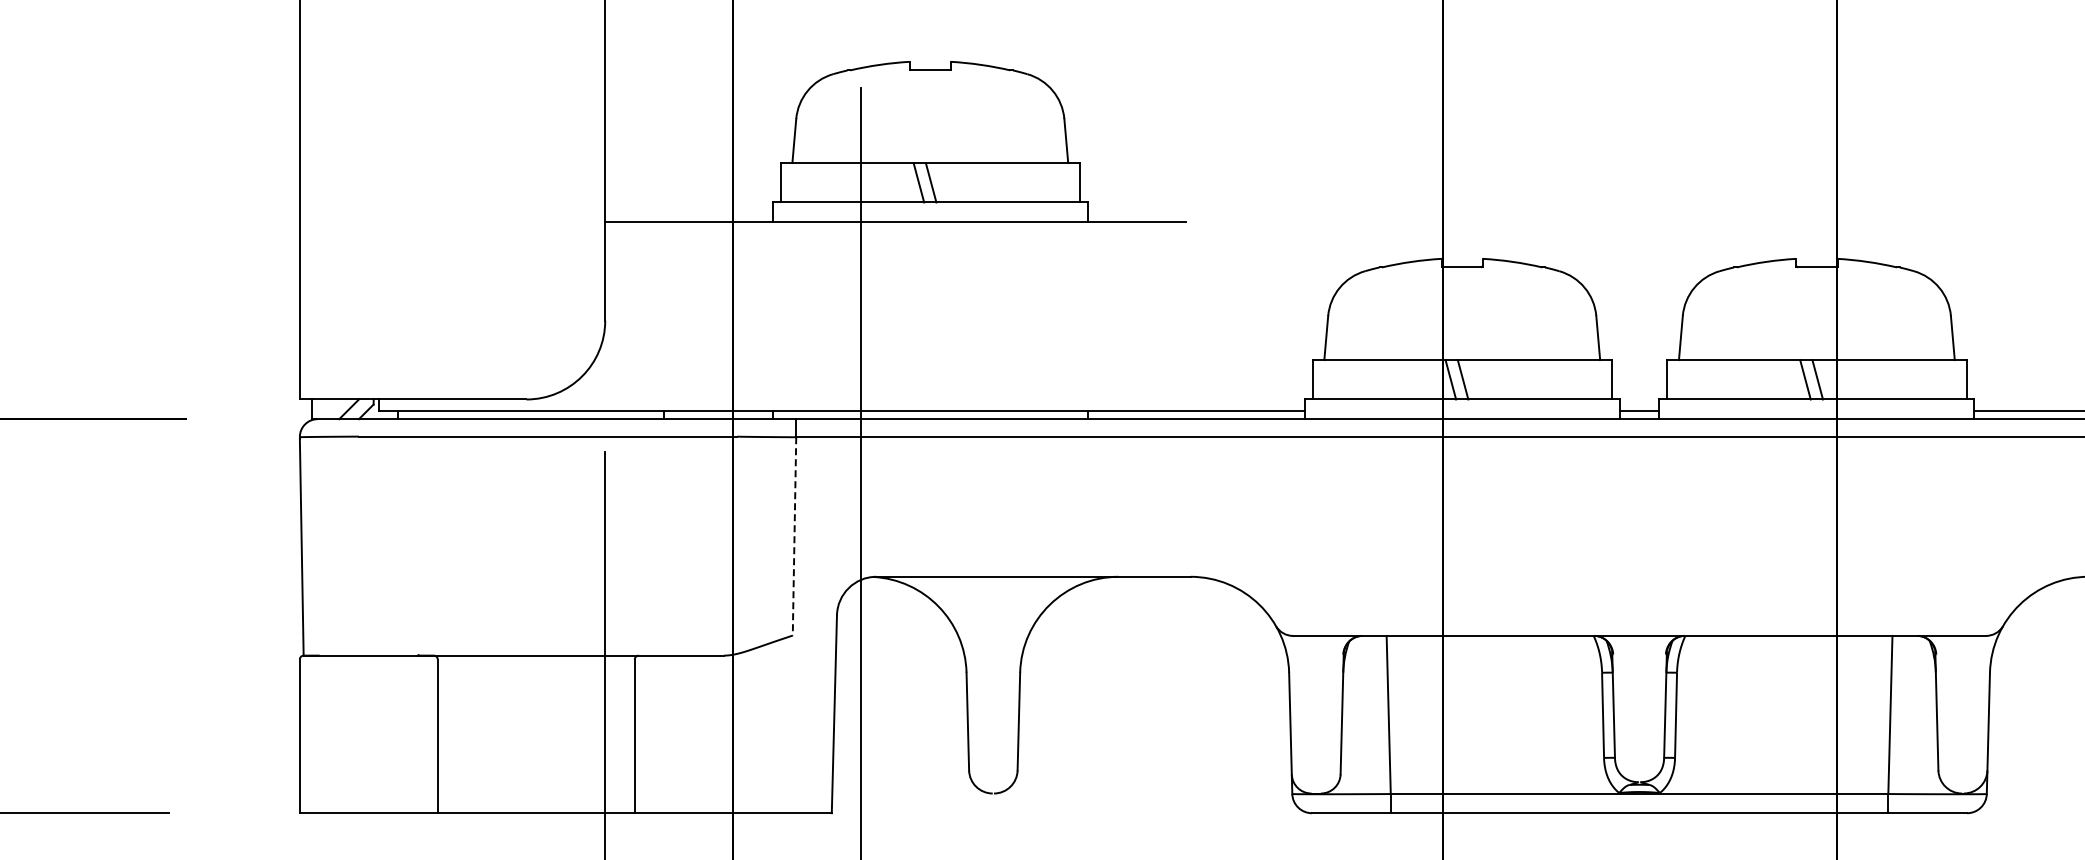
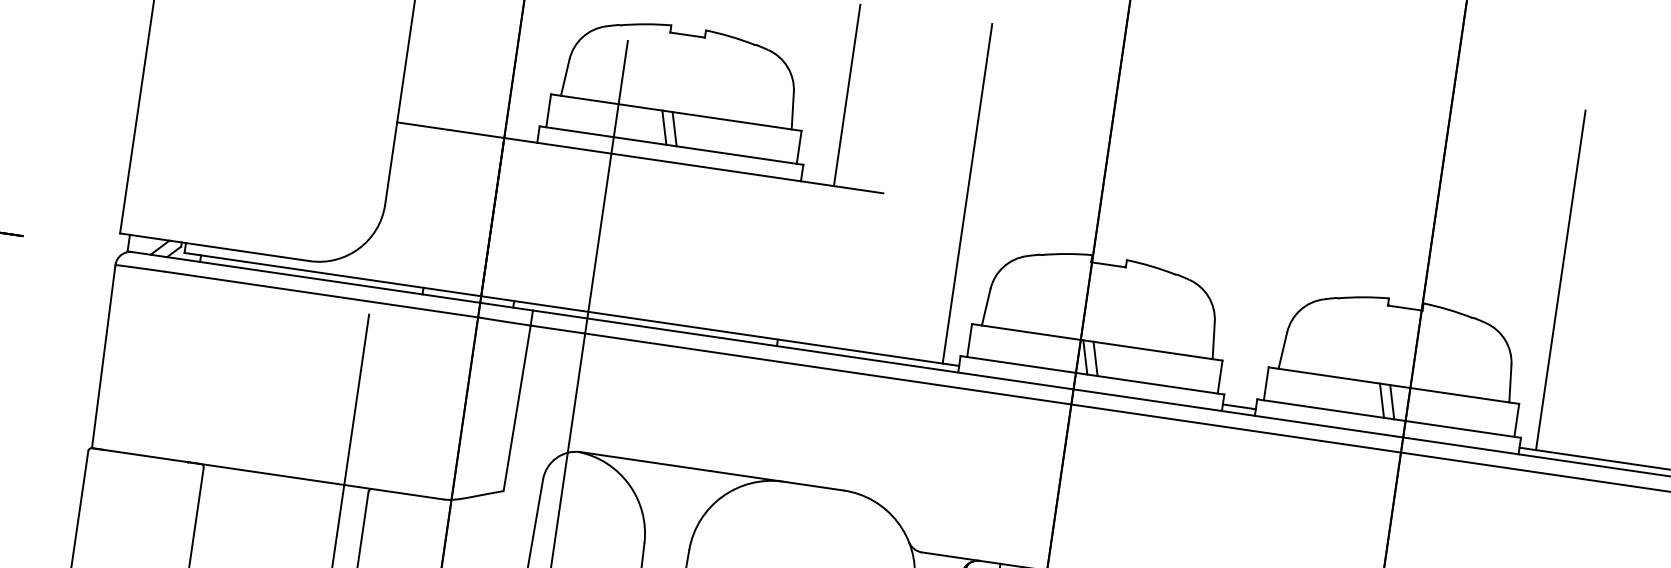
line: (1127, 113) -> (847, 95), added
line: (1284, 208) -> (967, 193), added
line: (1994, 208) -> (1561, 280), added
line: (794, 536) -> (517, 408), dashed -> solid

